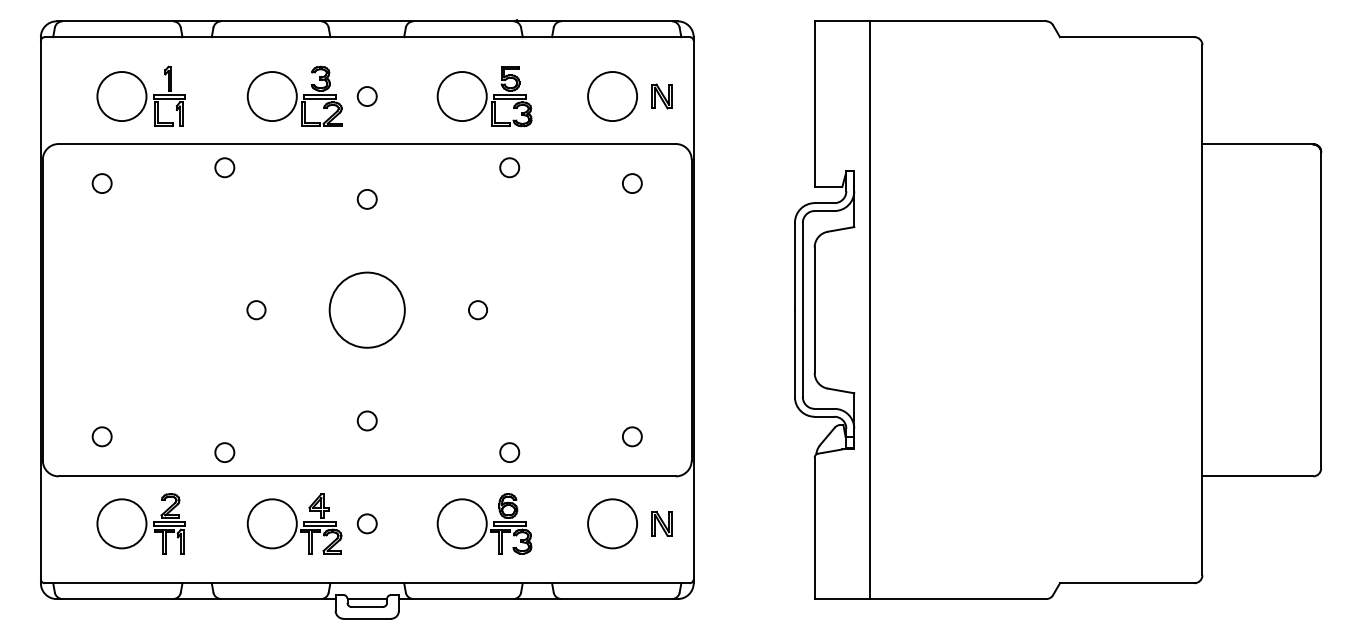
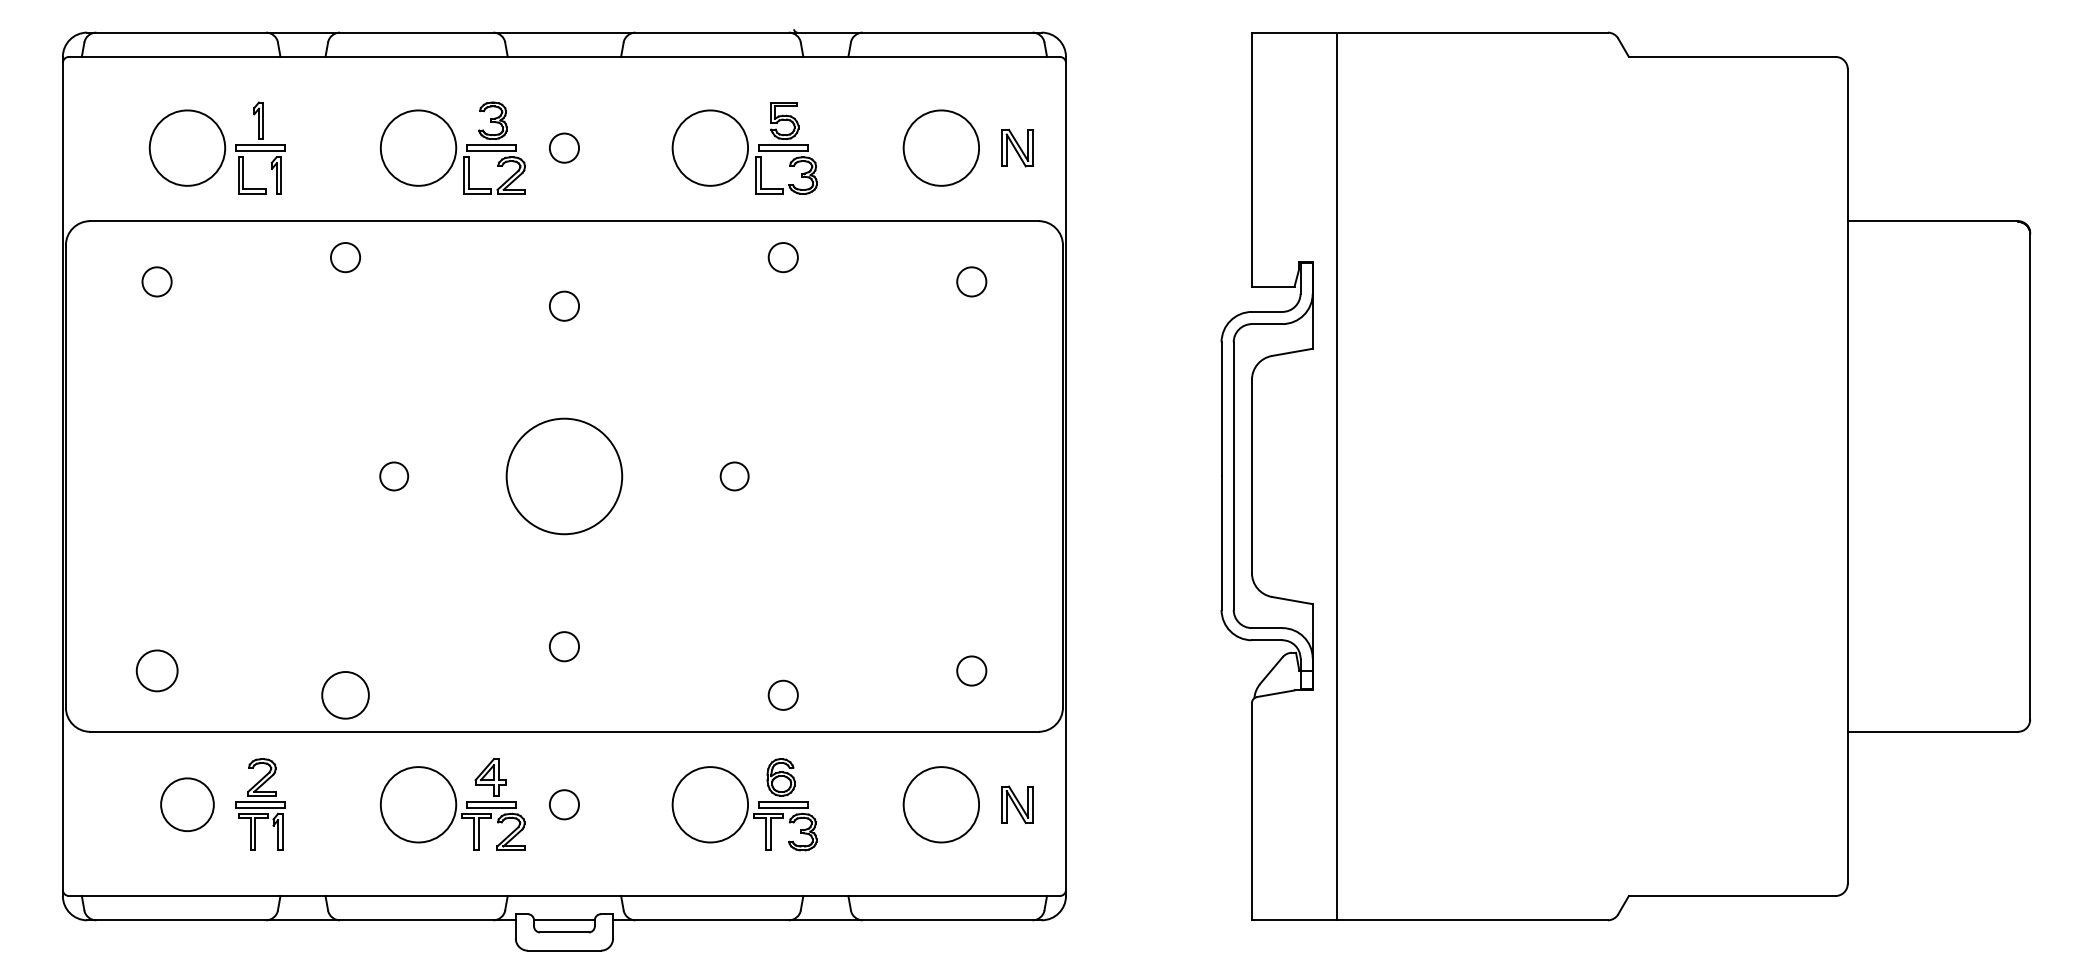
circle: (101, 436) -> (156, 670), size x1.4
circle: (224, 452) -> (345, 695), size x1.6
circle: (121, 523) -> (186, 804), size x0.7

